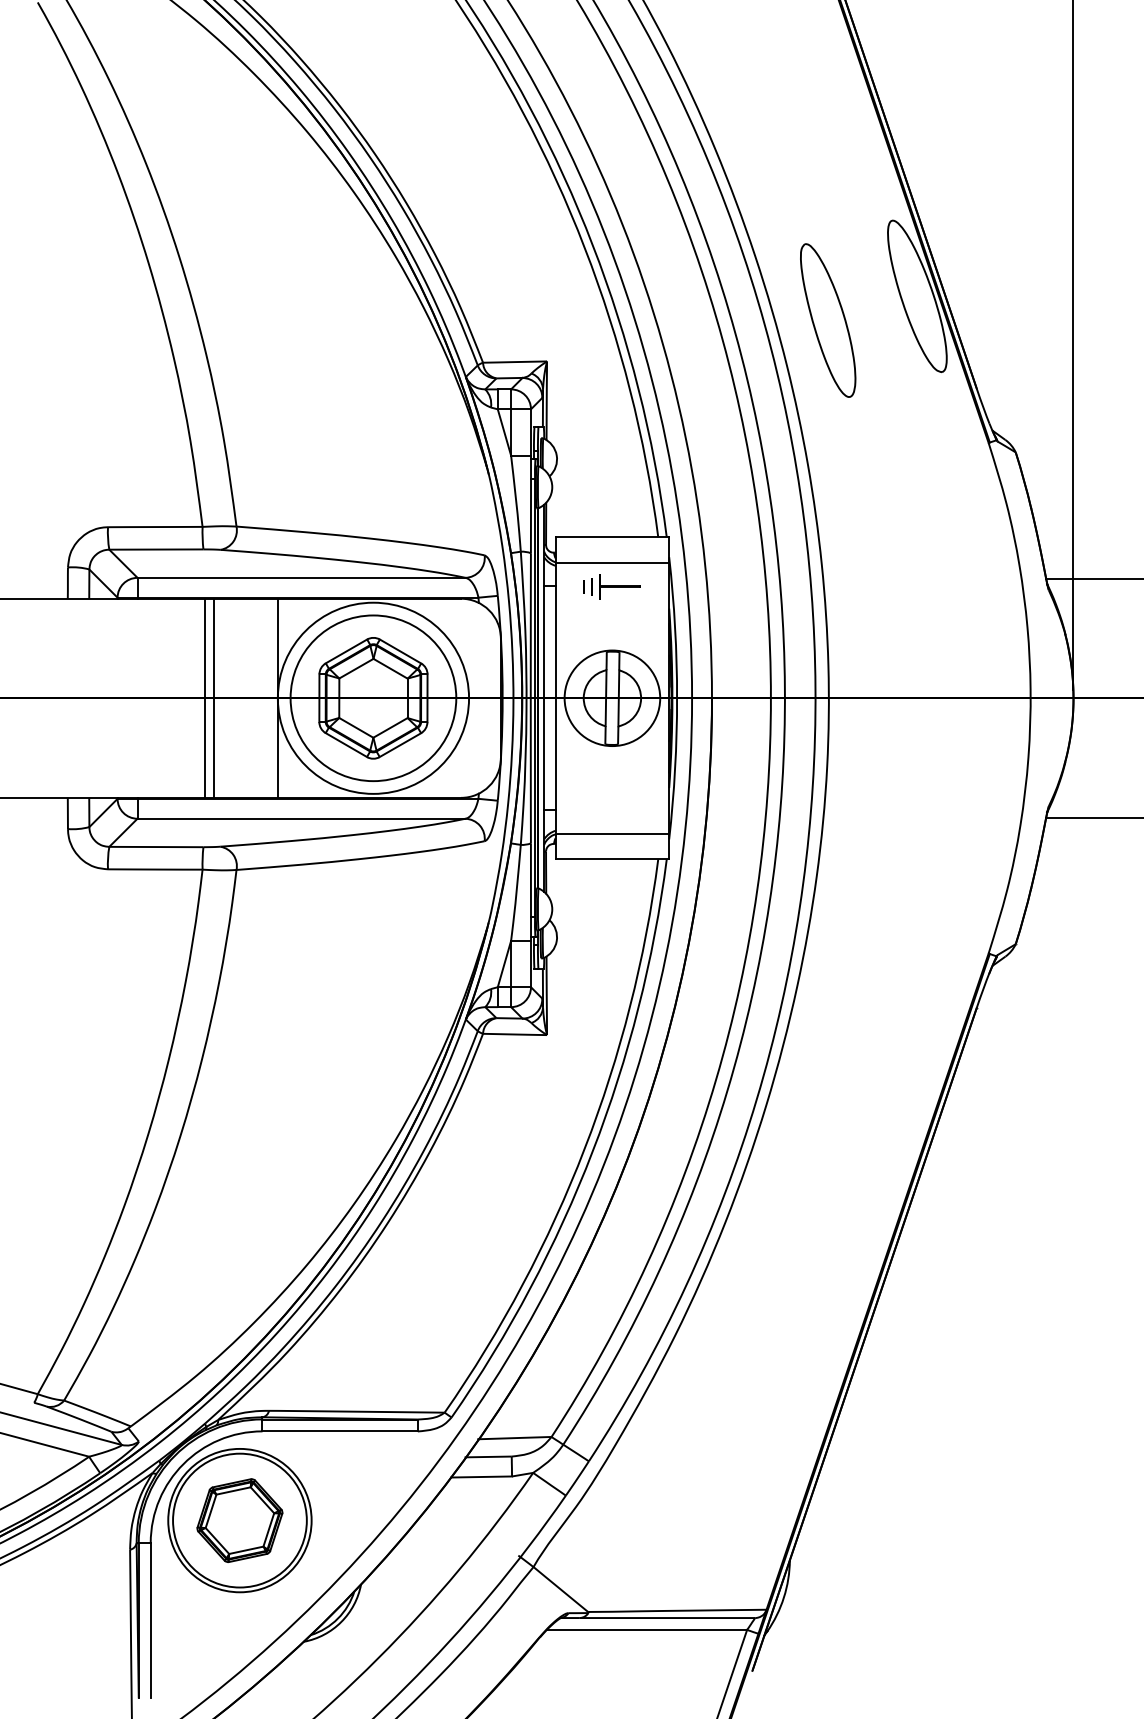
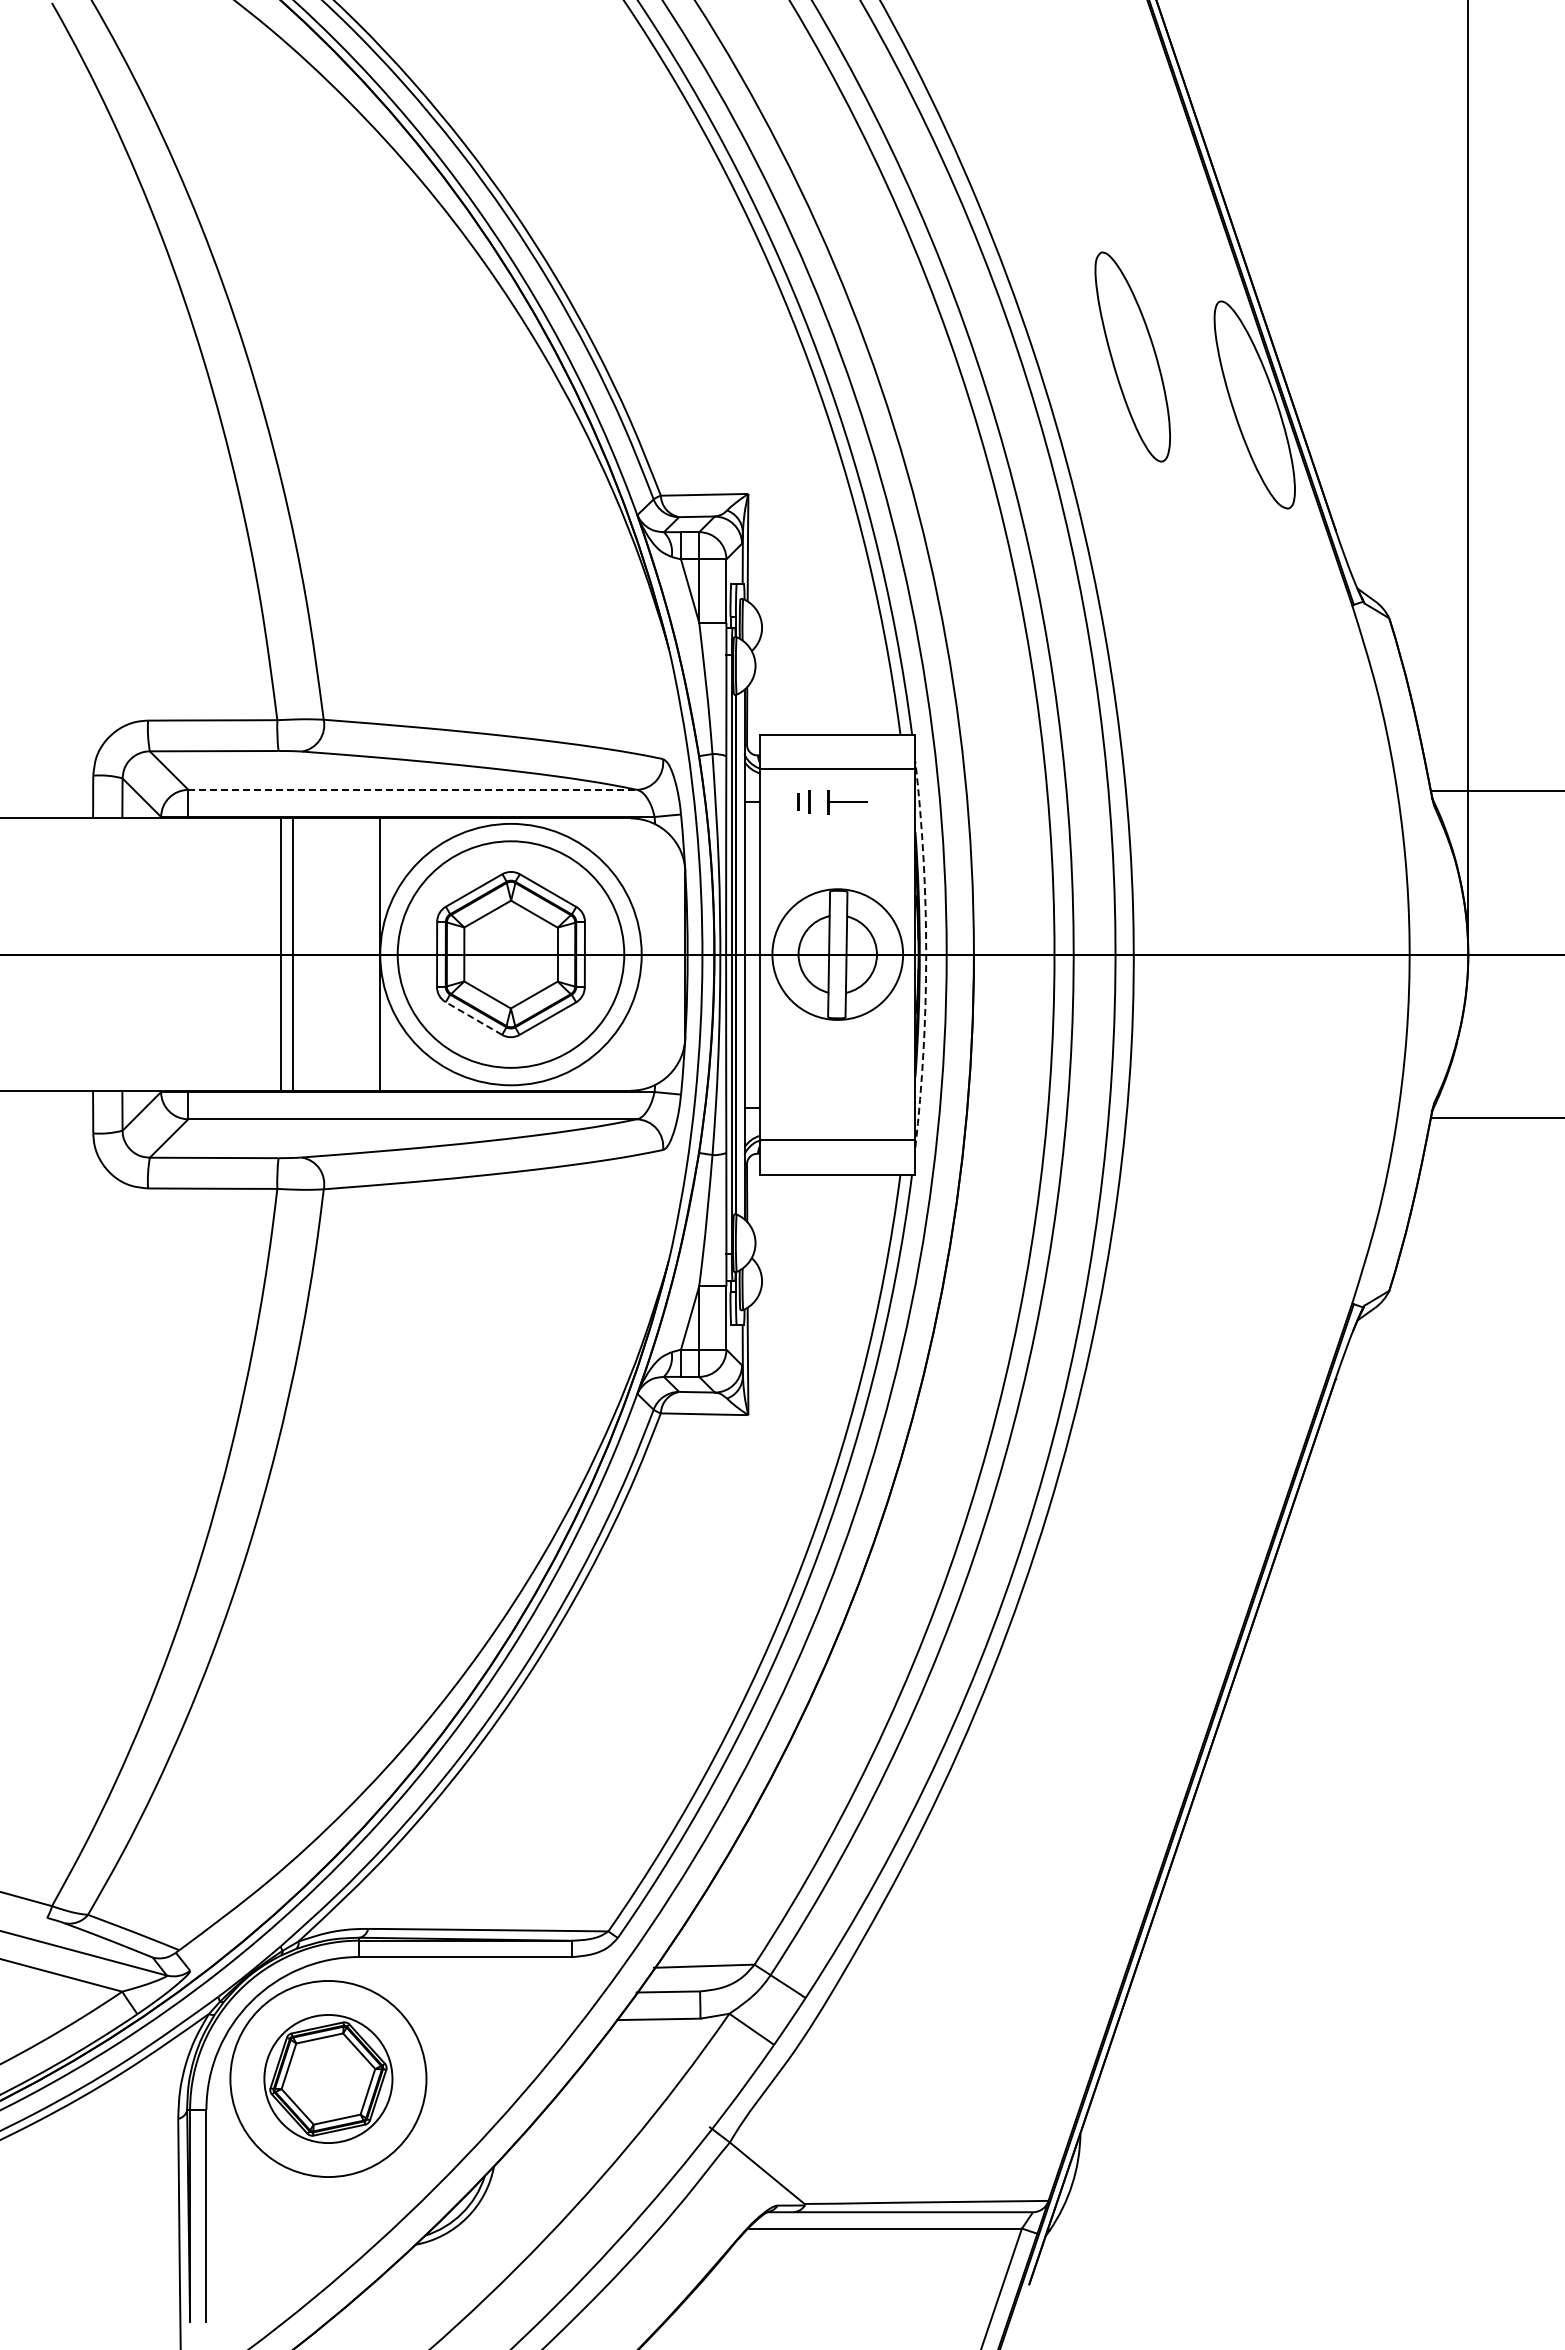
part: (827, 320) -> (1132, 356), moved
line: (302, 577) -> (413, 789), solid -> dashed
part: (619, 586) -> (847, 801), size x0.7
arc: (677, 698) -> (926, 954), solid -> dashed
line: (346, 745) -> (473, 1018), solid -> dashed
circle: (239, 1520) -> (327, 2078), size x0.7

